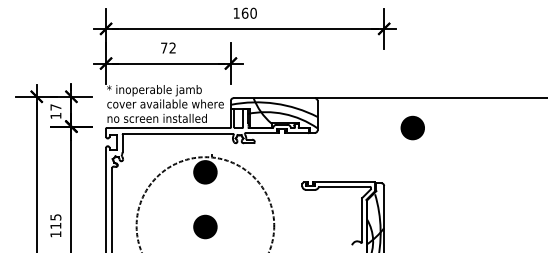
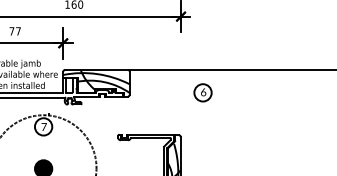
text: (172, 47) -> (18, 30), 72 -> 77
fill: (412, 127) -> (202, 92), removed
fill: (205, 172) -> (43, 127), removed

